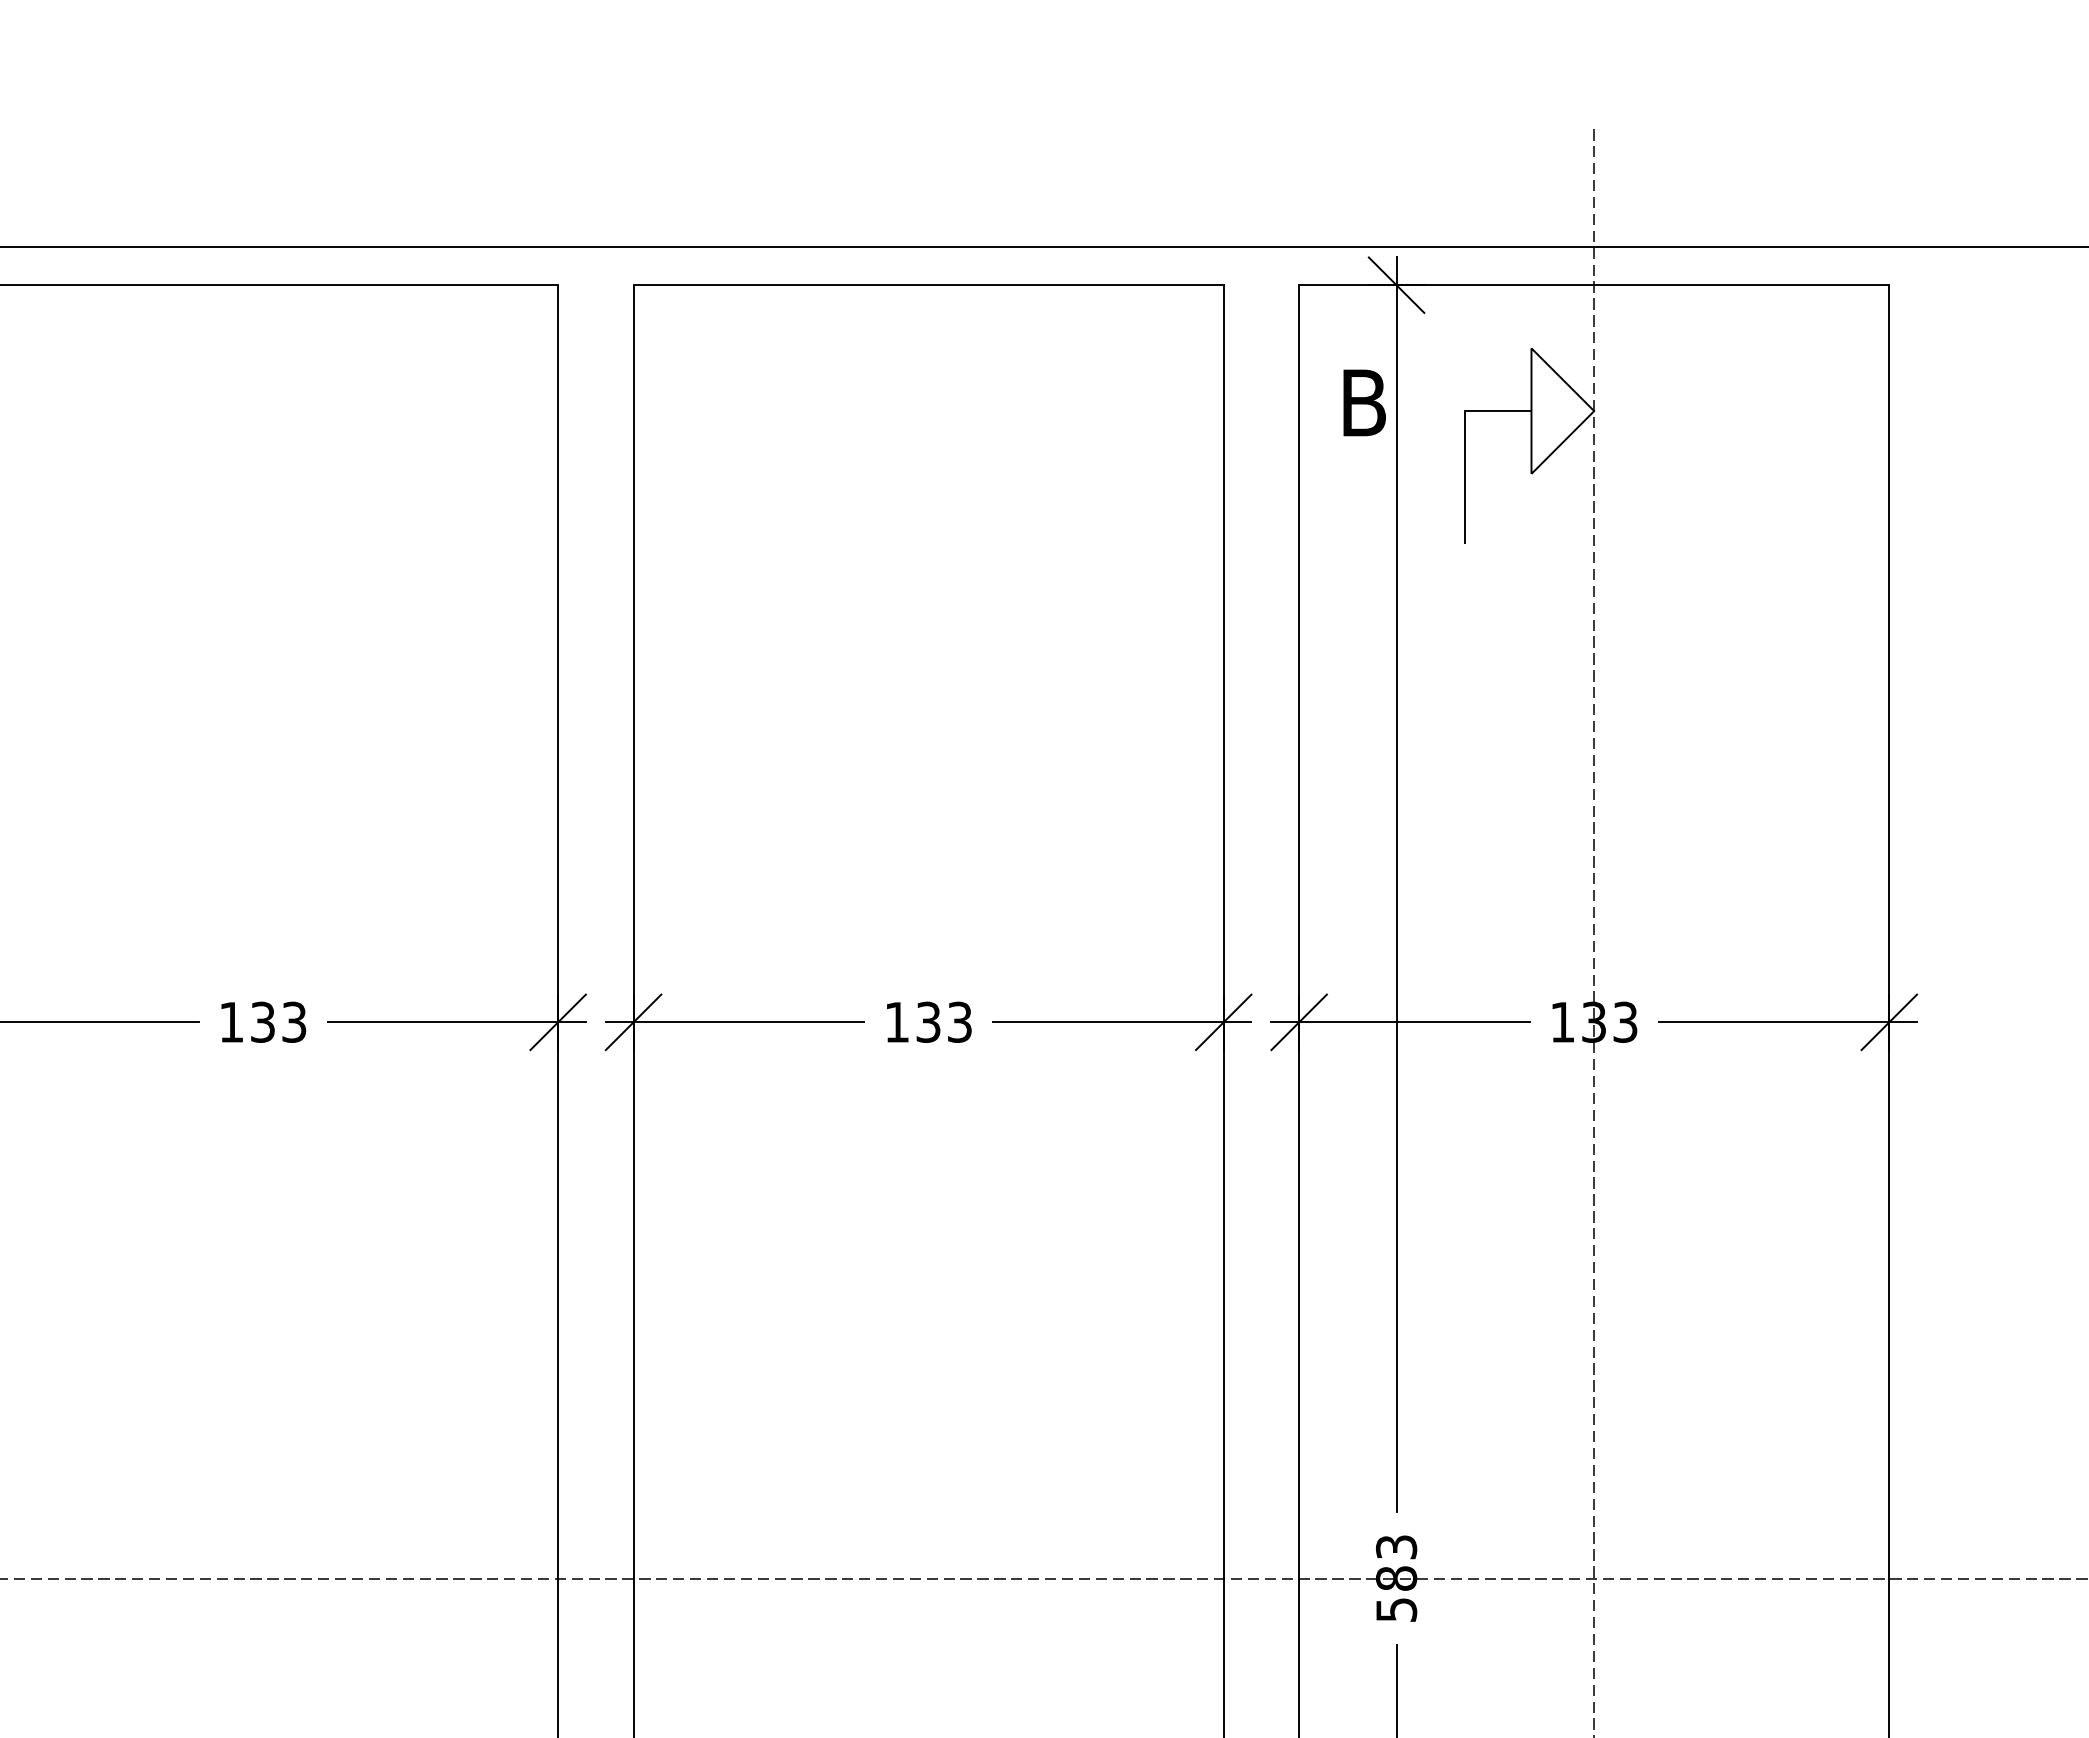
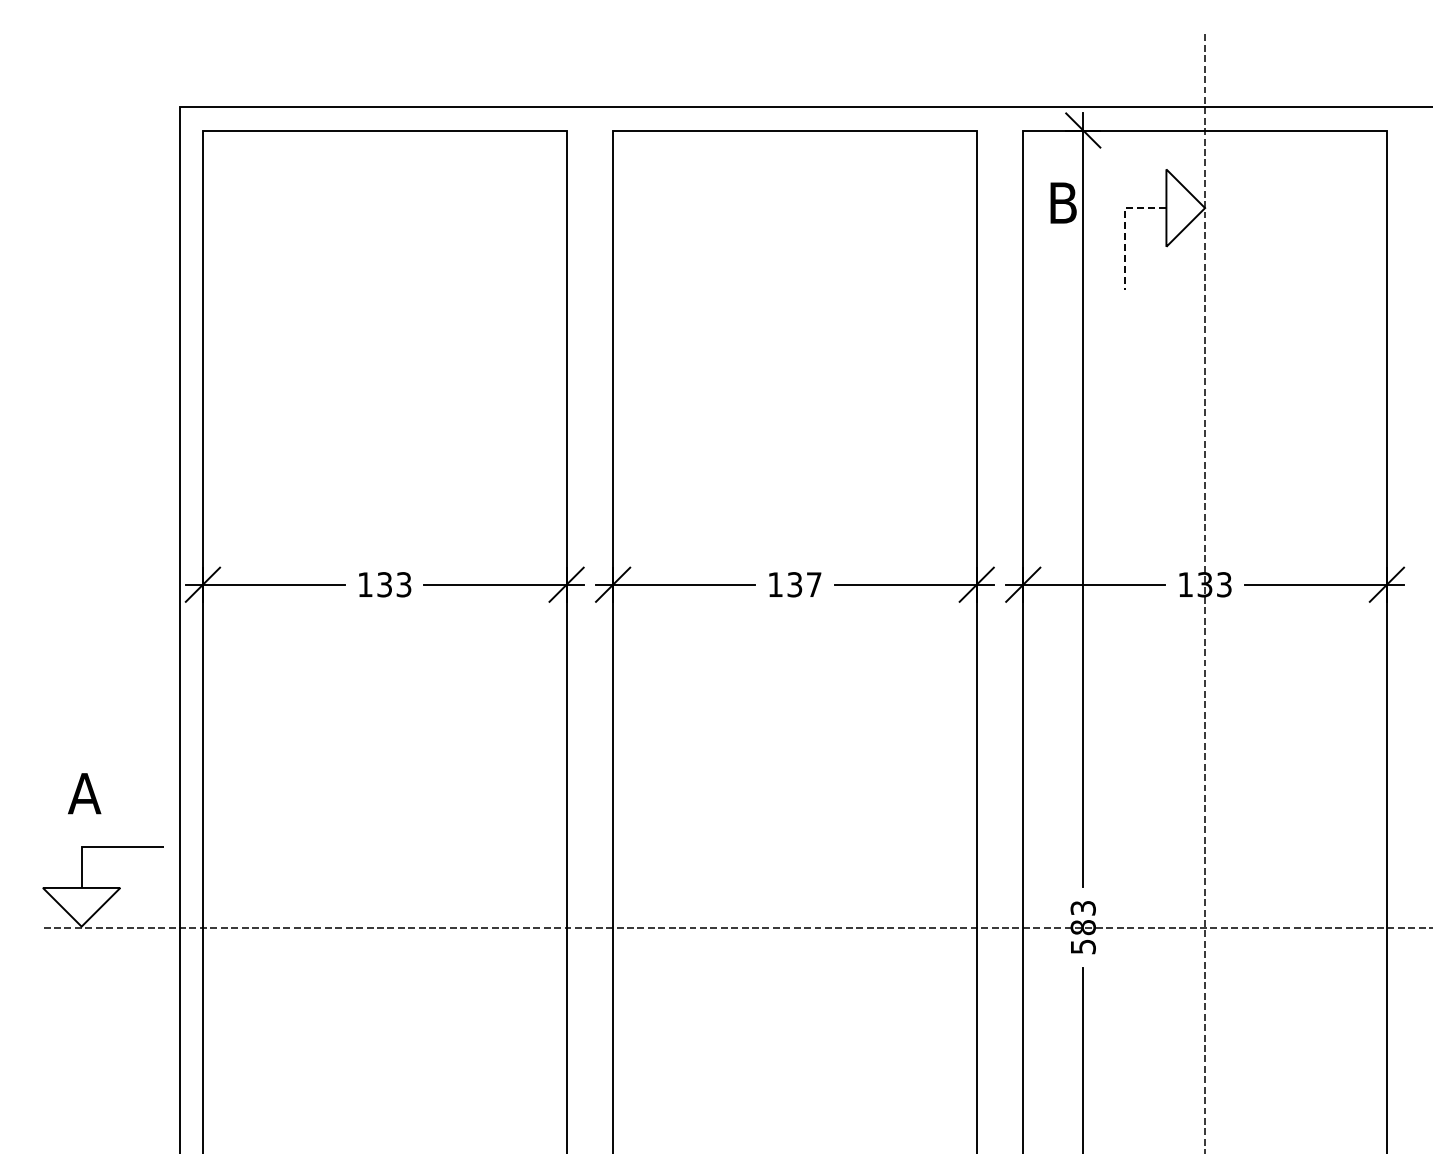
line: (1465, 442) -> (1125, 227), solid -> dashed
text: (960, 1021) -> (814, 584), 133 -> 137

